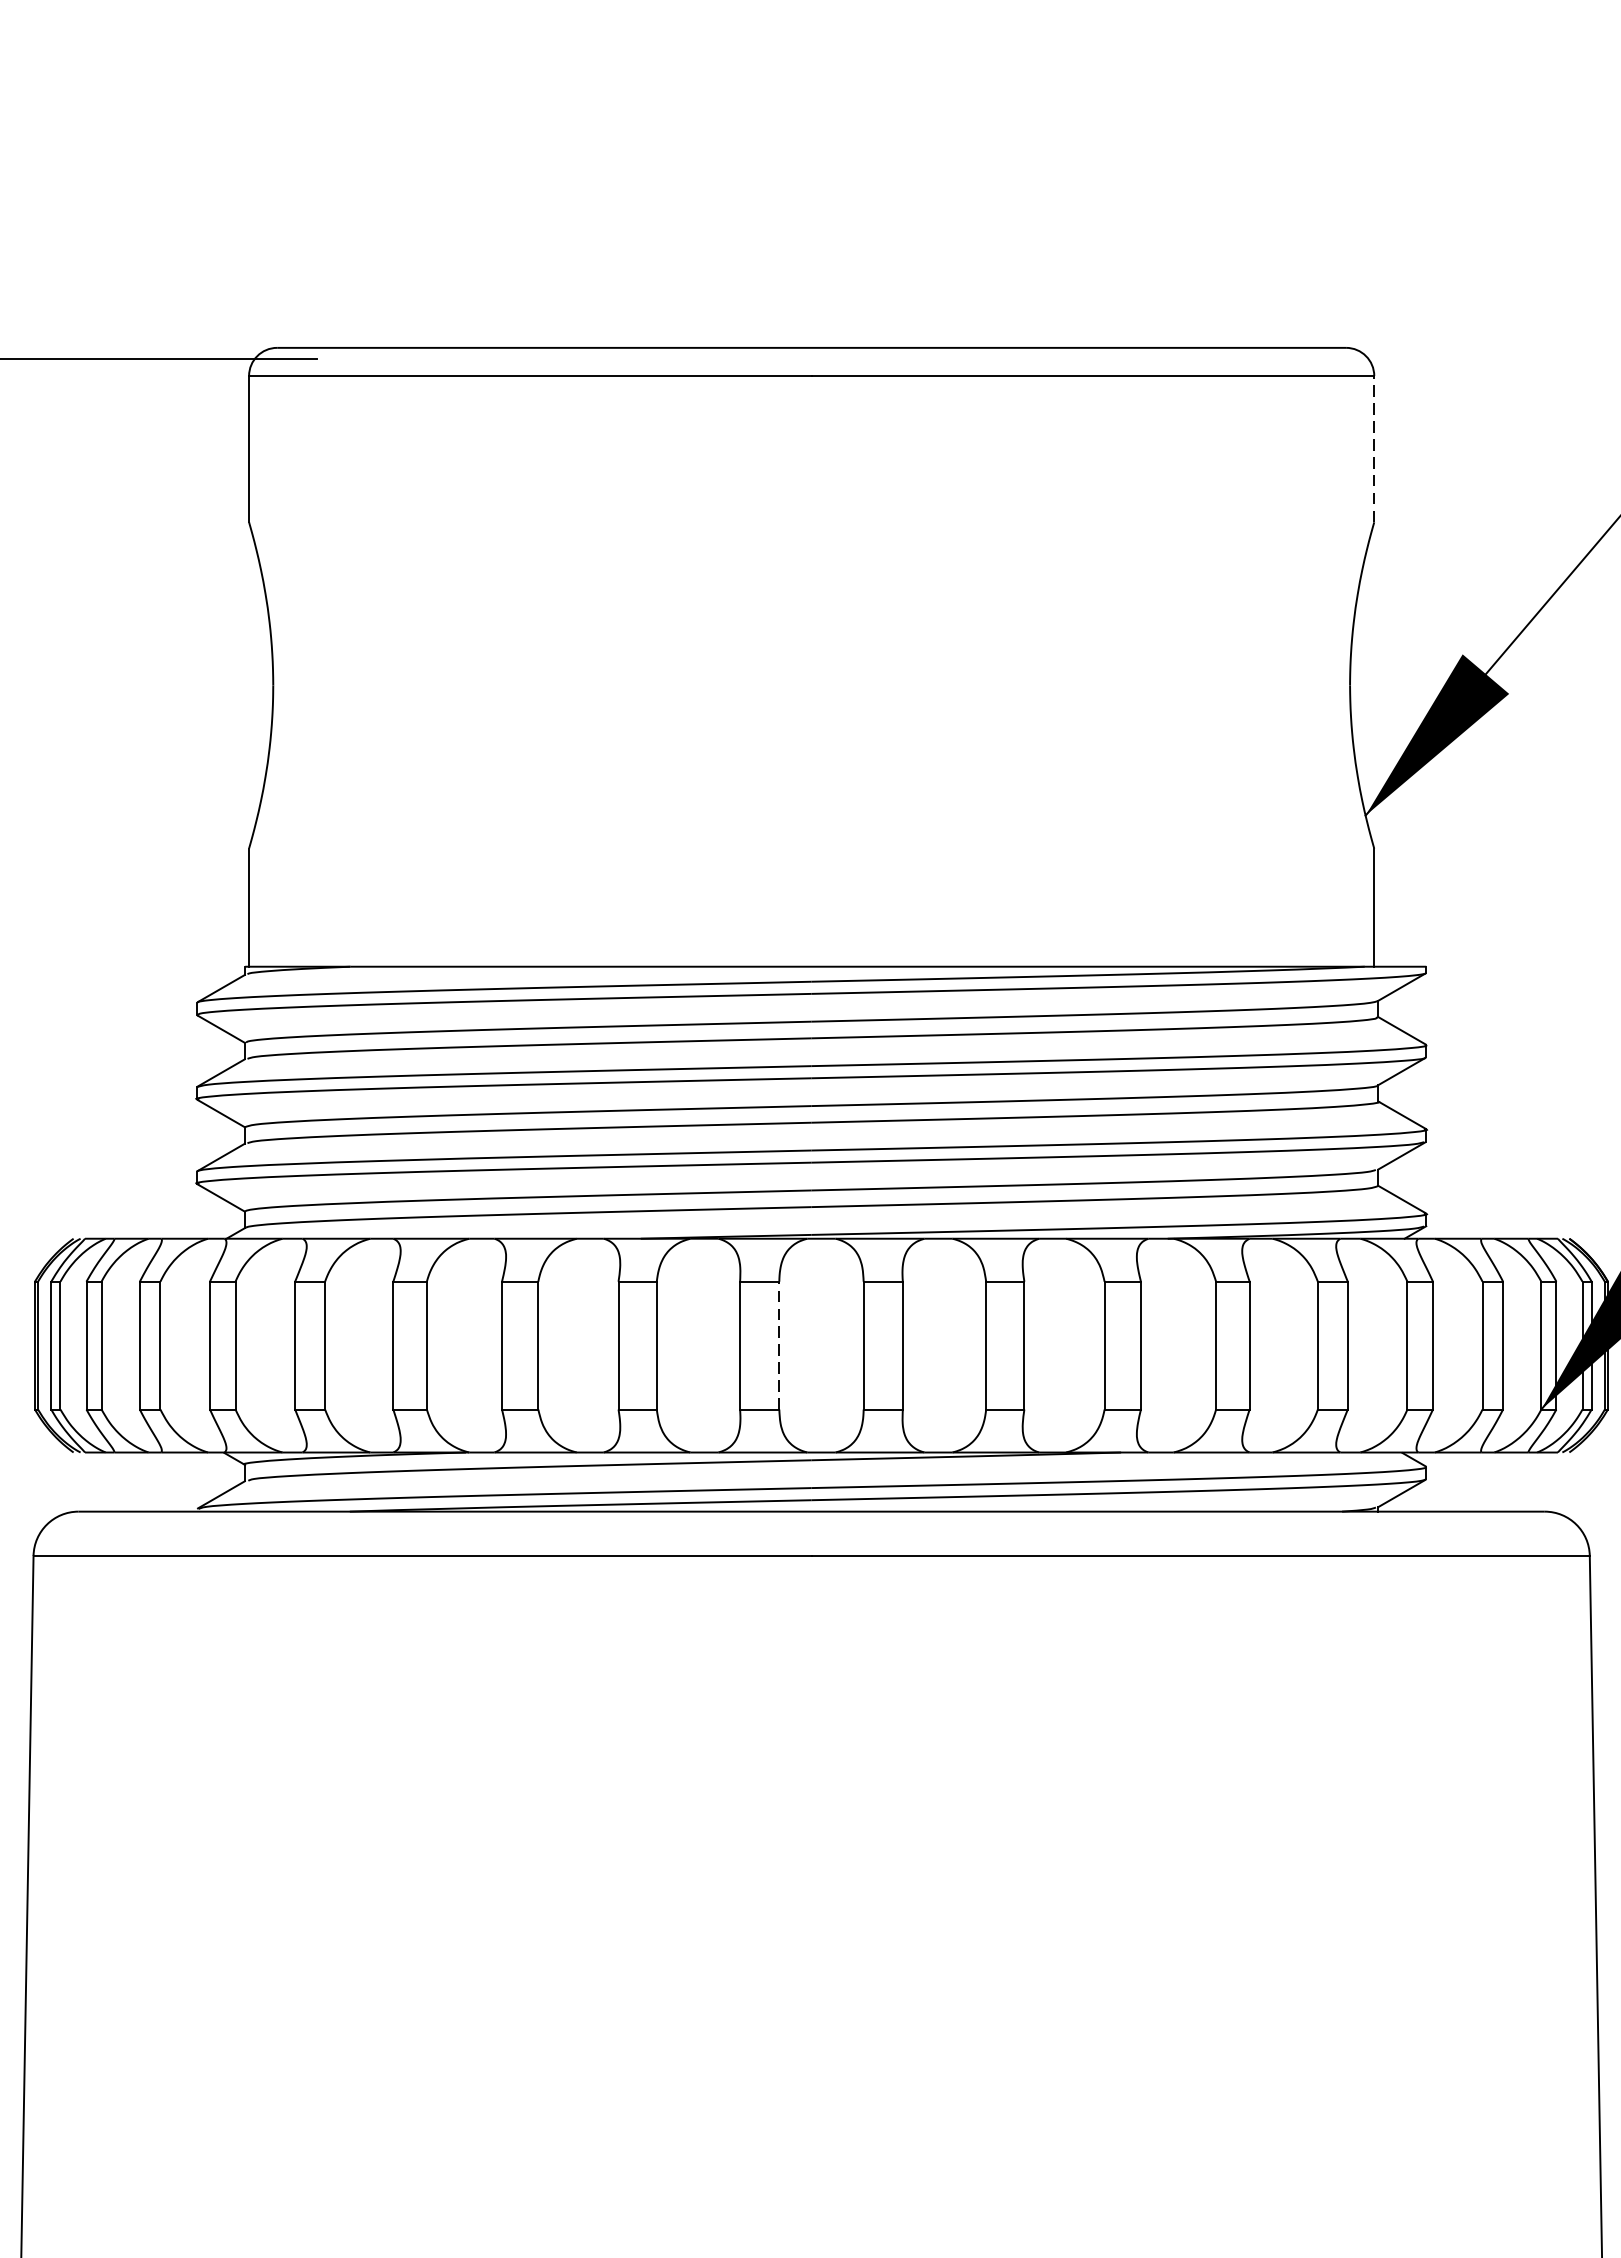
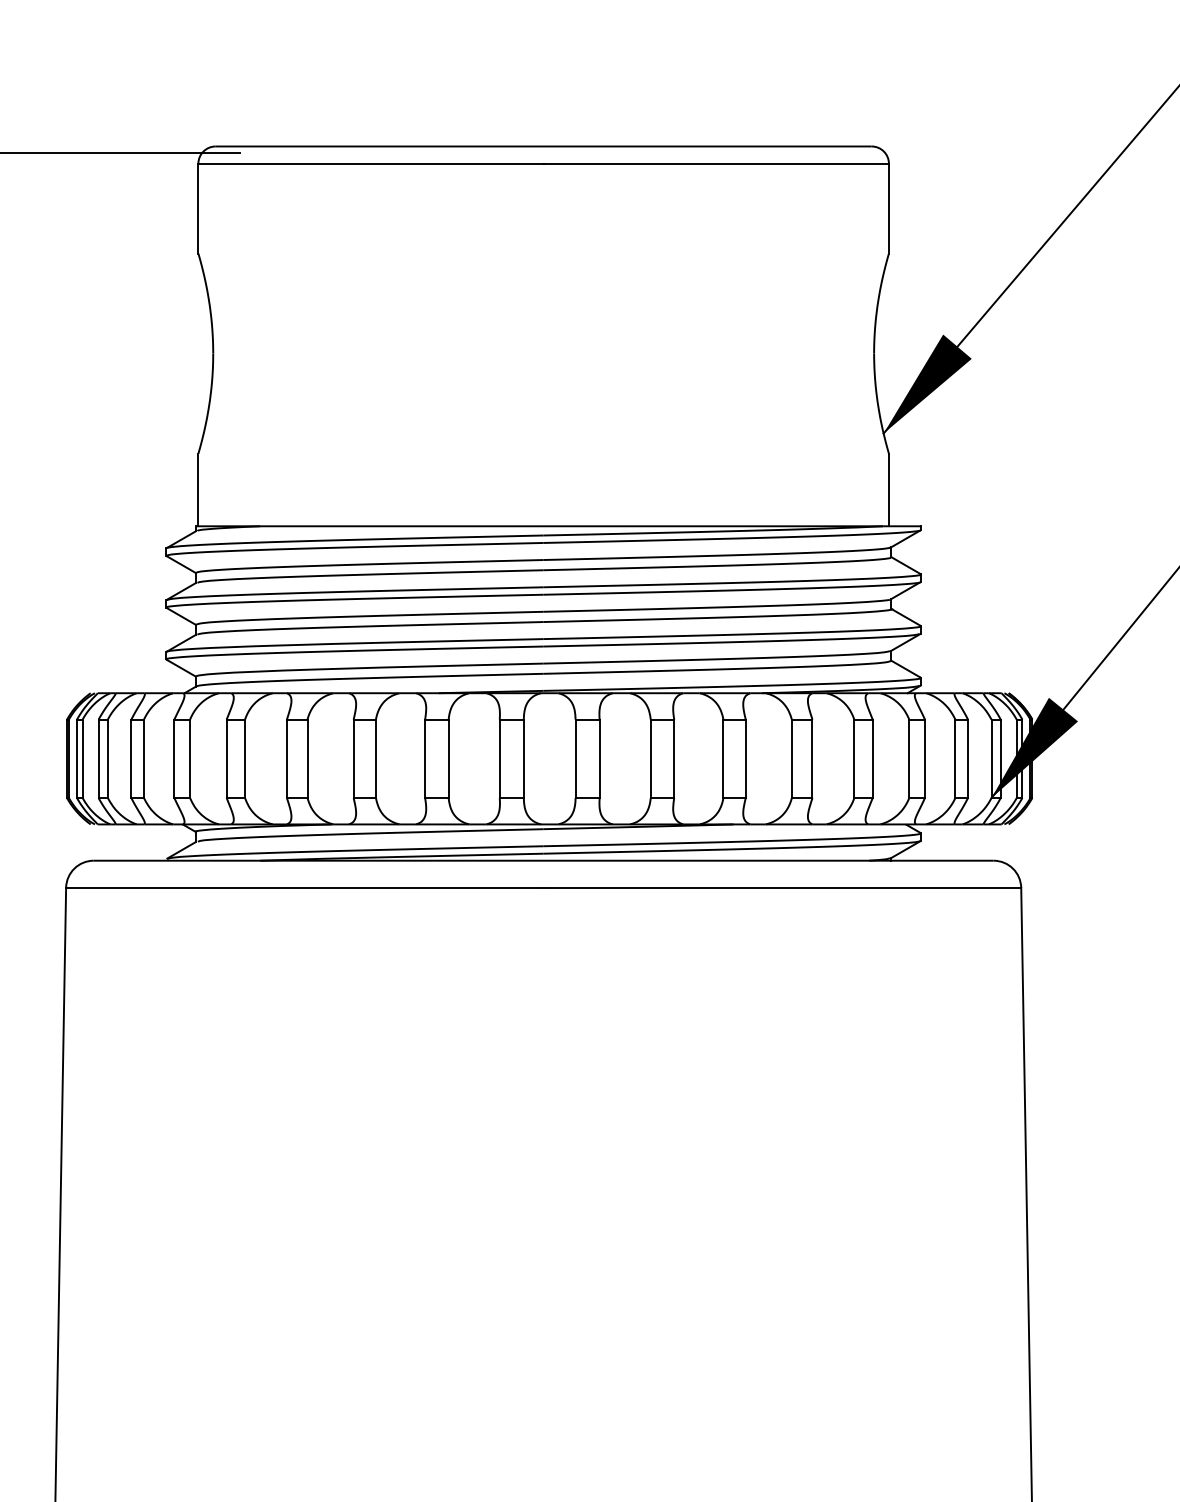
line: (1373, 448) -> (888, 208), dashed -> solid
line: (778, 1345) -> (523, 758), dashed -> solid

